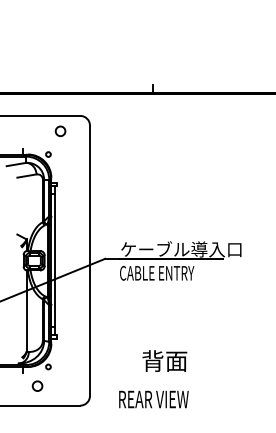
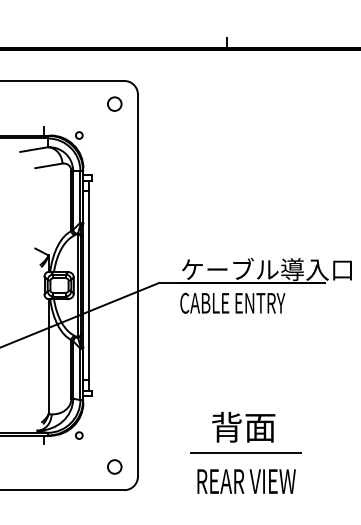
circle: (60, 130) -> (114, 102), moved
line: (166, 379) -> (246, 453), added
circle: (37, 385) -> (114, 465), moved
text: (153, 399) -> (246, 481), moved

